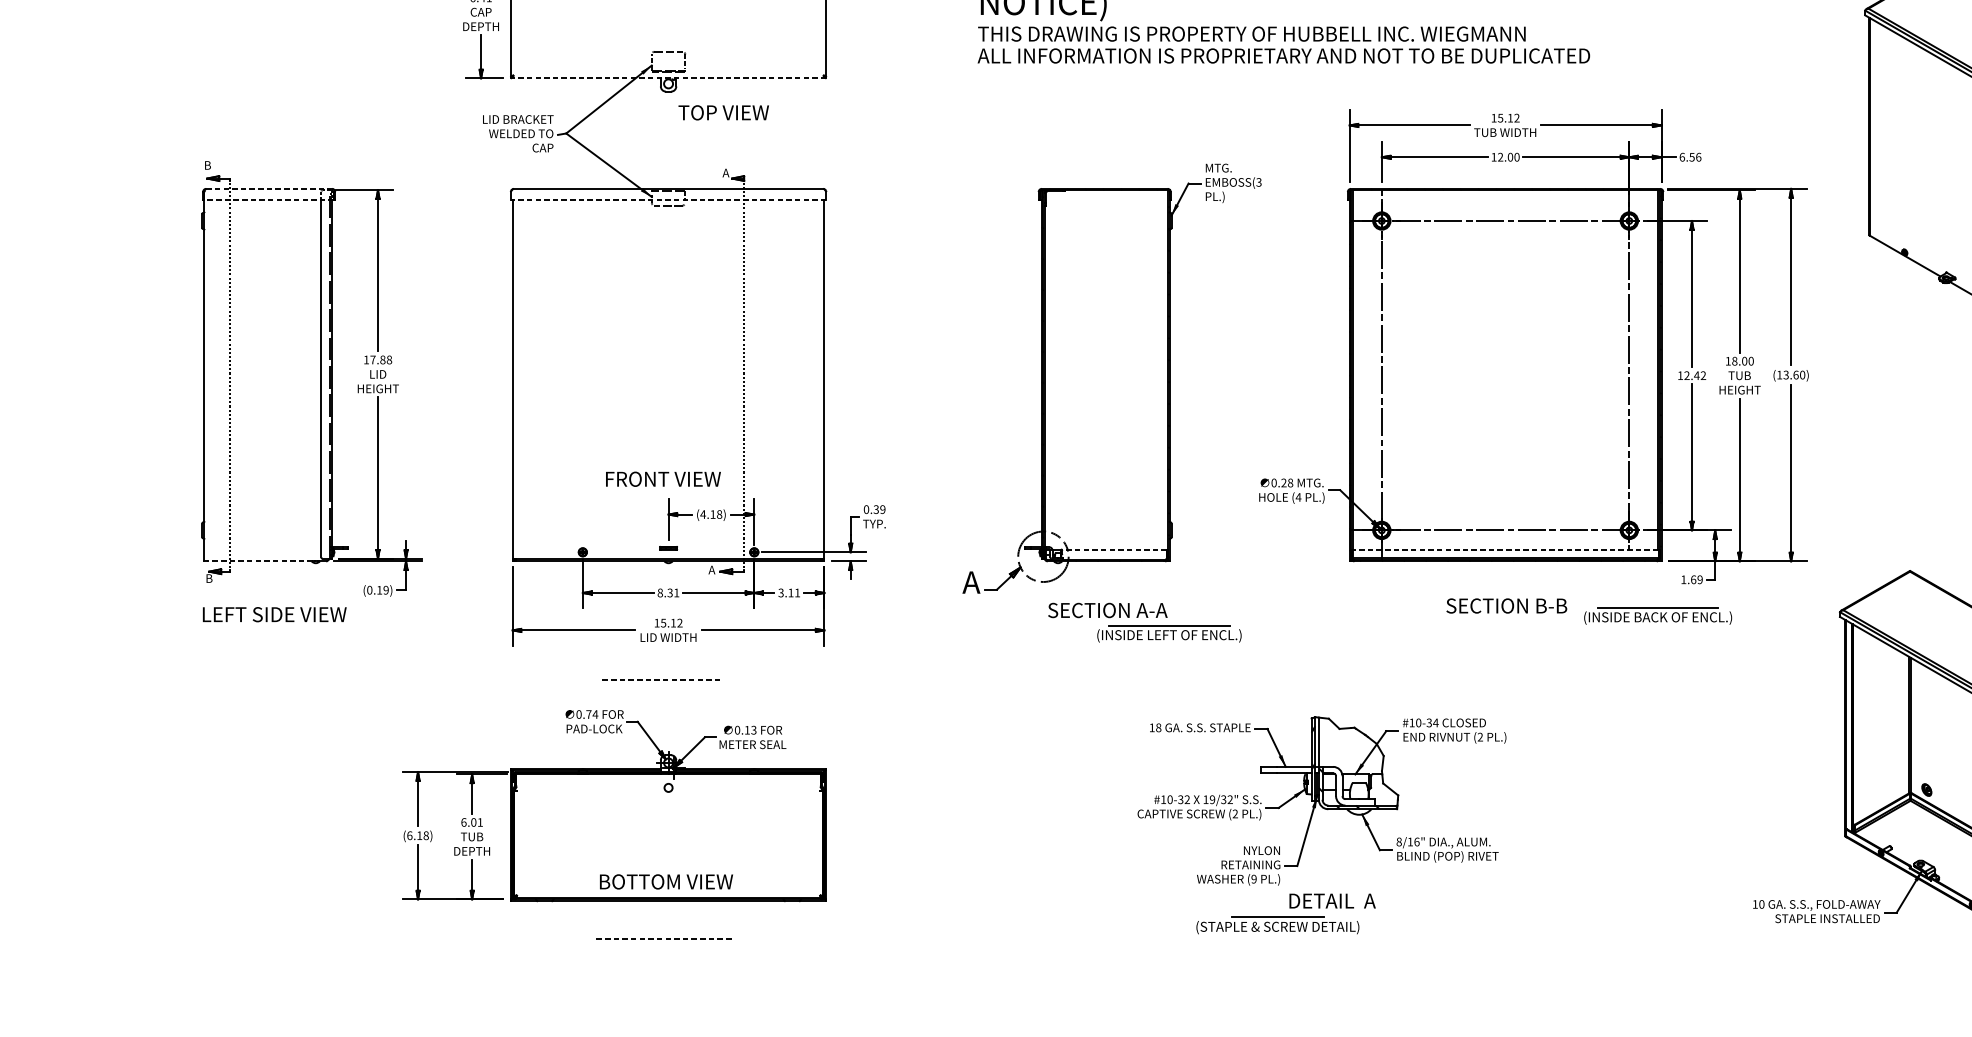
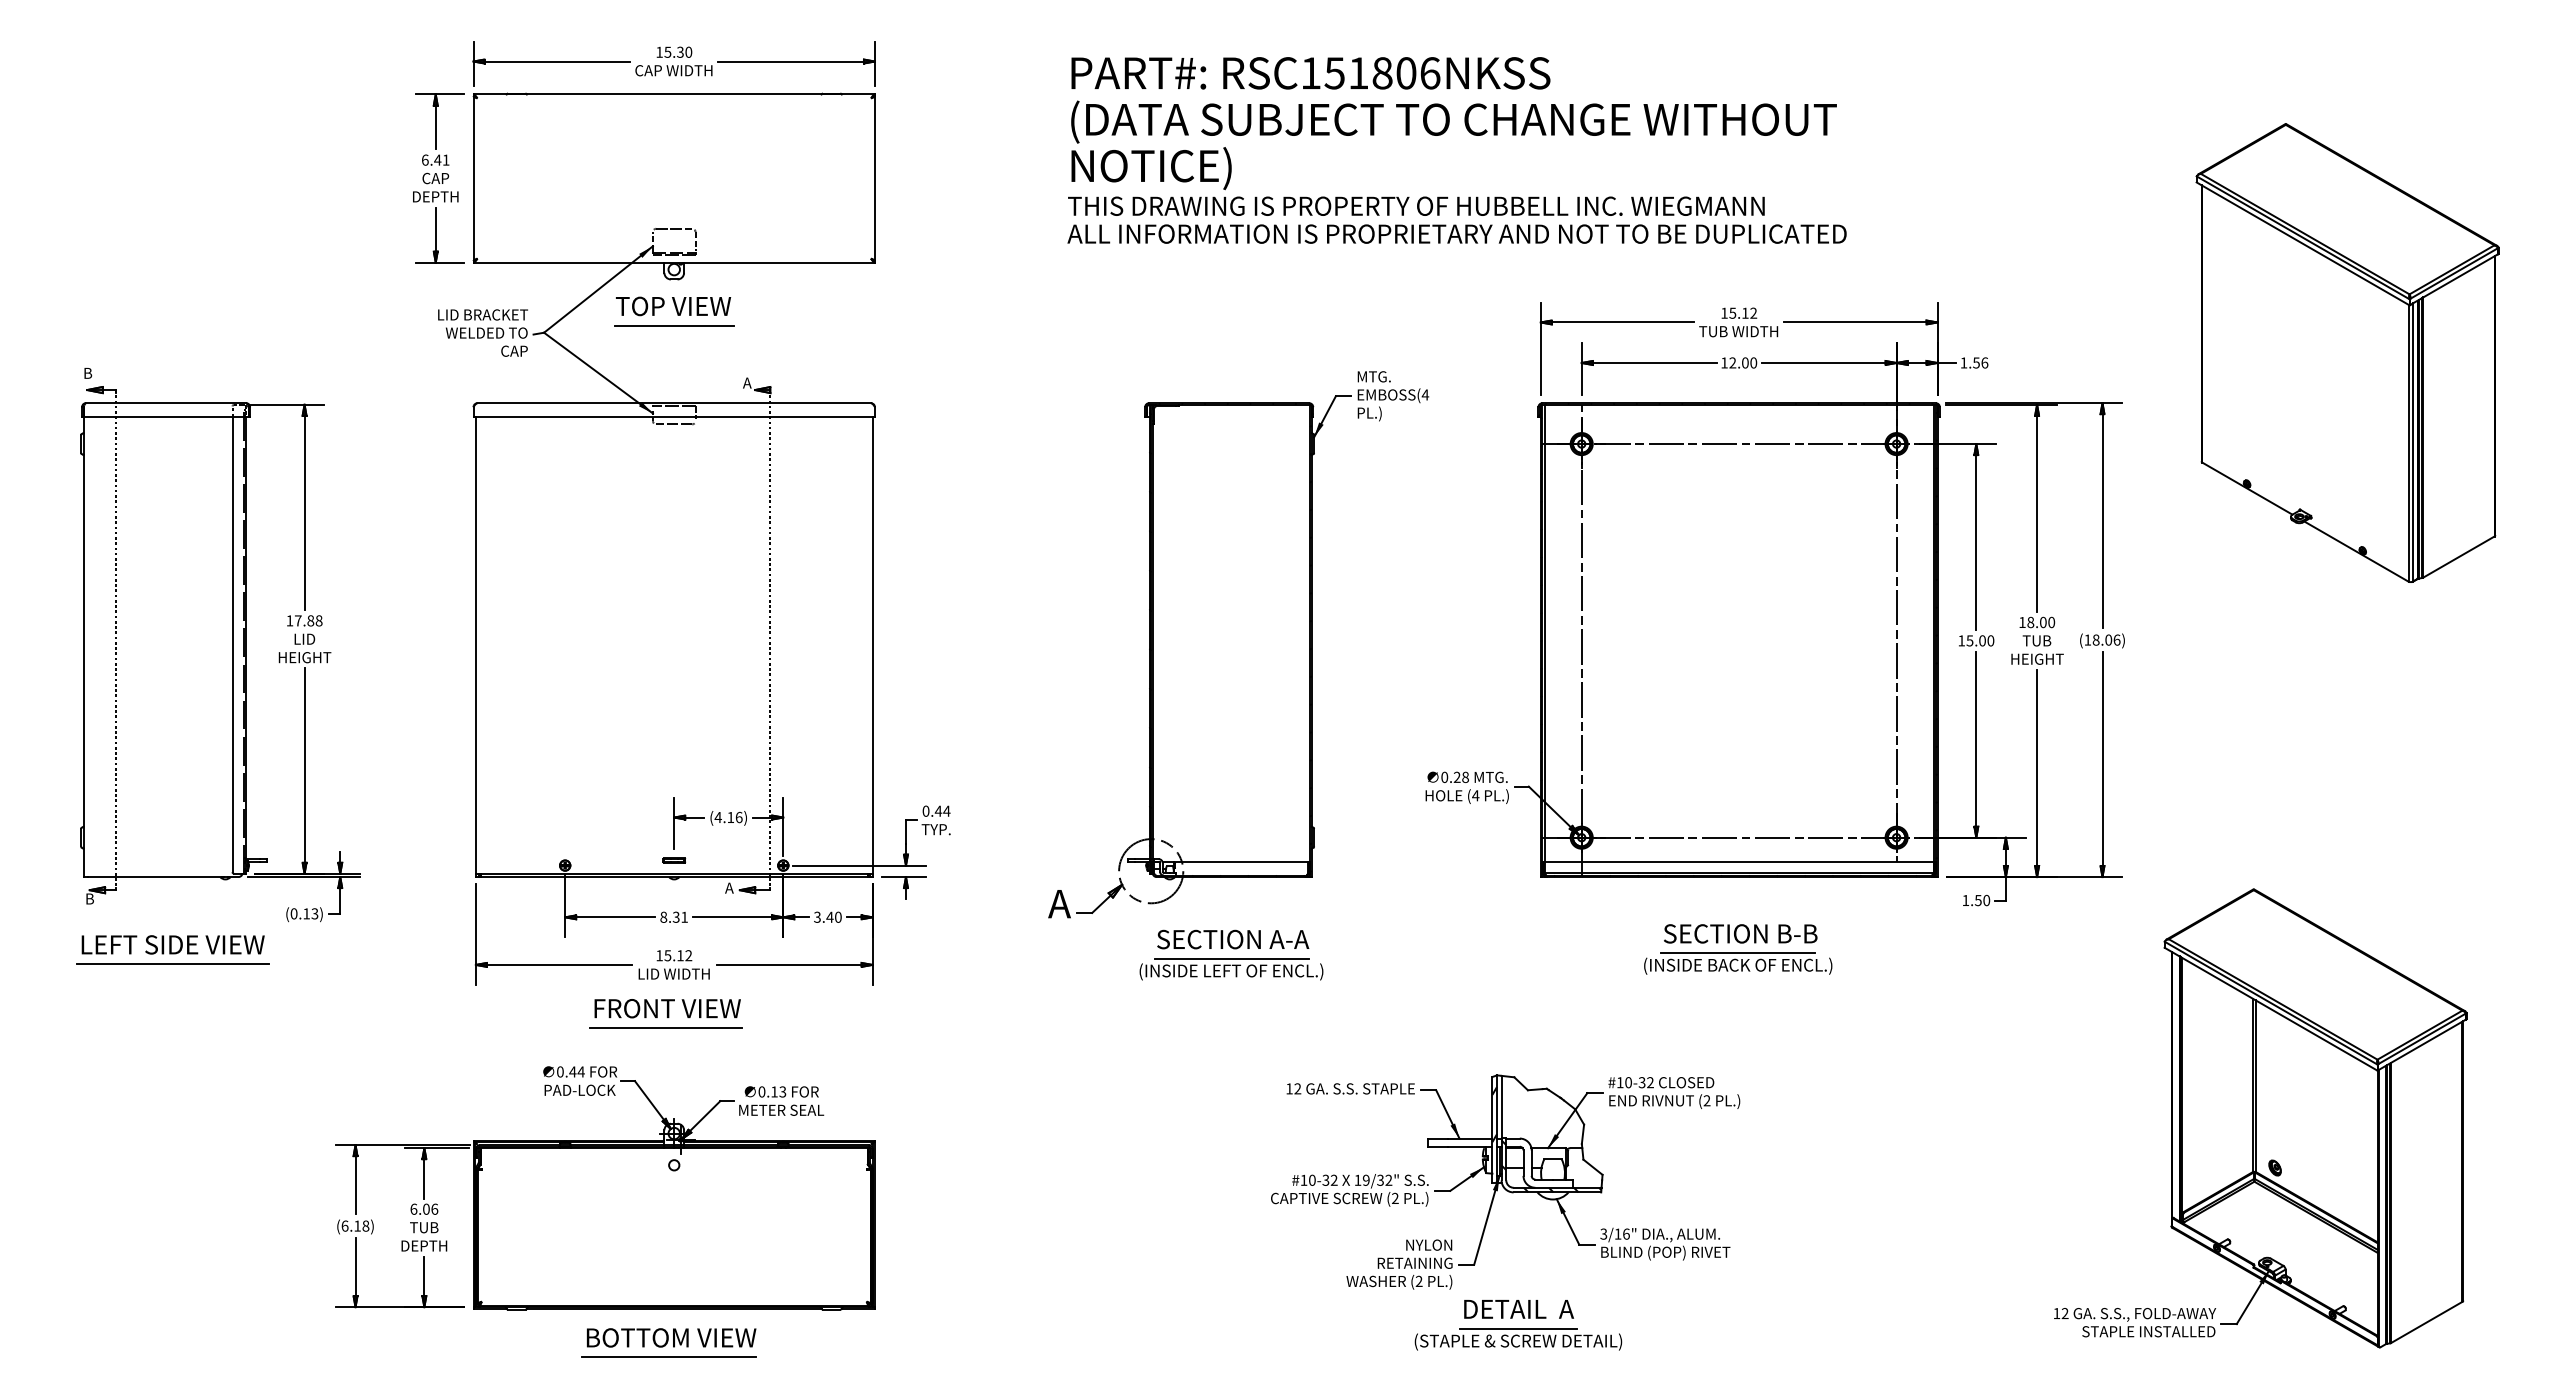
line: (668, 78) -> (674, 262), dashed -> solid
text: (723, 112) -> (673, 306), moved
line: (668, 127) -> (674, 325), added
text: (1681, 156) -> (1963, 362), 6.56 -> 1.56
text: (1259, 182) -> (1425, 394), (3 -> (4
line: (269, 189) -> (166, 403), dashed -> solid
line: (268, 200) -> (165, 417), dashed -> solid
line: (668, 200) -> (674, 417), dashed -> solid
text: (1794, 374) -> (2106, 639), (13.60) -> (18.06)
text: (1695, 375) -> (1980, 640), 12.42 -> 15.00
text: (663, 479) -> (667, 1008), moved
text: (879, 509) -> (942, 810), 0.39 -> 0.44
text: (719, 514) -> (738, 817), (4.18) -> (4.16)
line: (1114, 549) -> (1241, 862), dashed -> solid
line: (1505, 549) -> (1739, 862), dashed -> solid
line: (260, 561) -> (154, 877), dashed -> solid
text: (1696, 579) -> (1982, 900), 1.69 -> 1.50
text: (385, 589) -> (314, 913), (0.19) -> (0.13)
text: (793, 592) -> (833, 916), 3.11 -> 3.40
part: (1658, 615) -> (1738, 963), moved
line: (274, 630) -> (173, 964), added
part: (1169, 634) -> (1231, 969), moved
line: (662, 679) -> (666, 1027), dashed -> solid
text: (588, 714) -> (572, 1071), 0.74 -> 0.44
text: (1435, 722) -> (1650, 1082), #10-34 -> #10-32
text: (1158, 727) -> (1297, 1088), 18 -> 12
text: (480, 821) -> (434, 1208), 6.01 -> 6.06
text: (1398, 841) -> (1603, 1233), 8/16" -> 3/16"
text: (1253, 879) -> (1418, 1281), (9 -> (2
text: (666, 881) -> (671, 1337), moved
text: (1761, 904) -> (2064, 1313), 10 -> 12
part: (1277, 925) -> (1518, 1339), moved
line: (664, 938) -> (669, 1357), dashed -> solid

